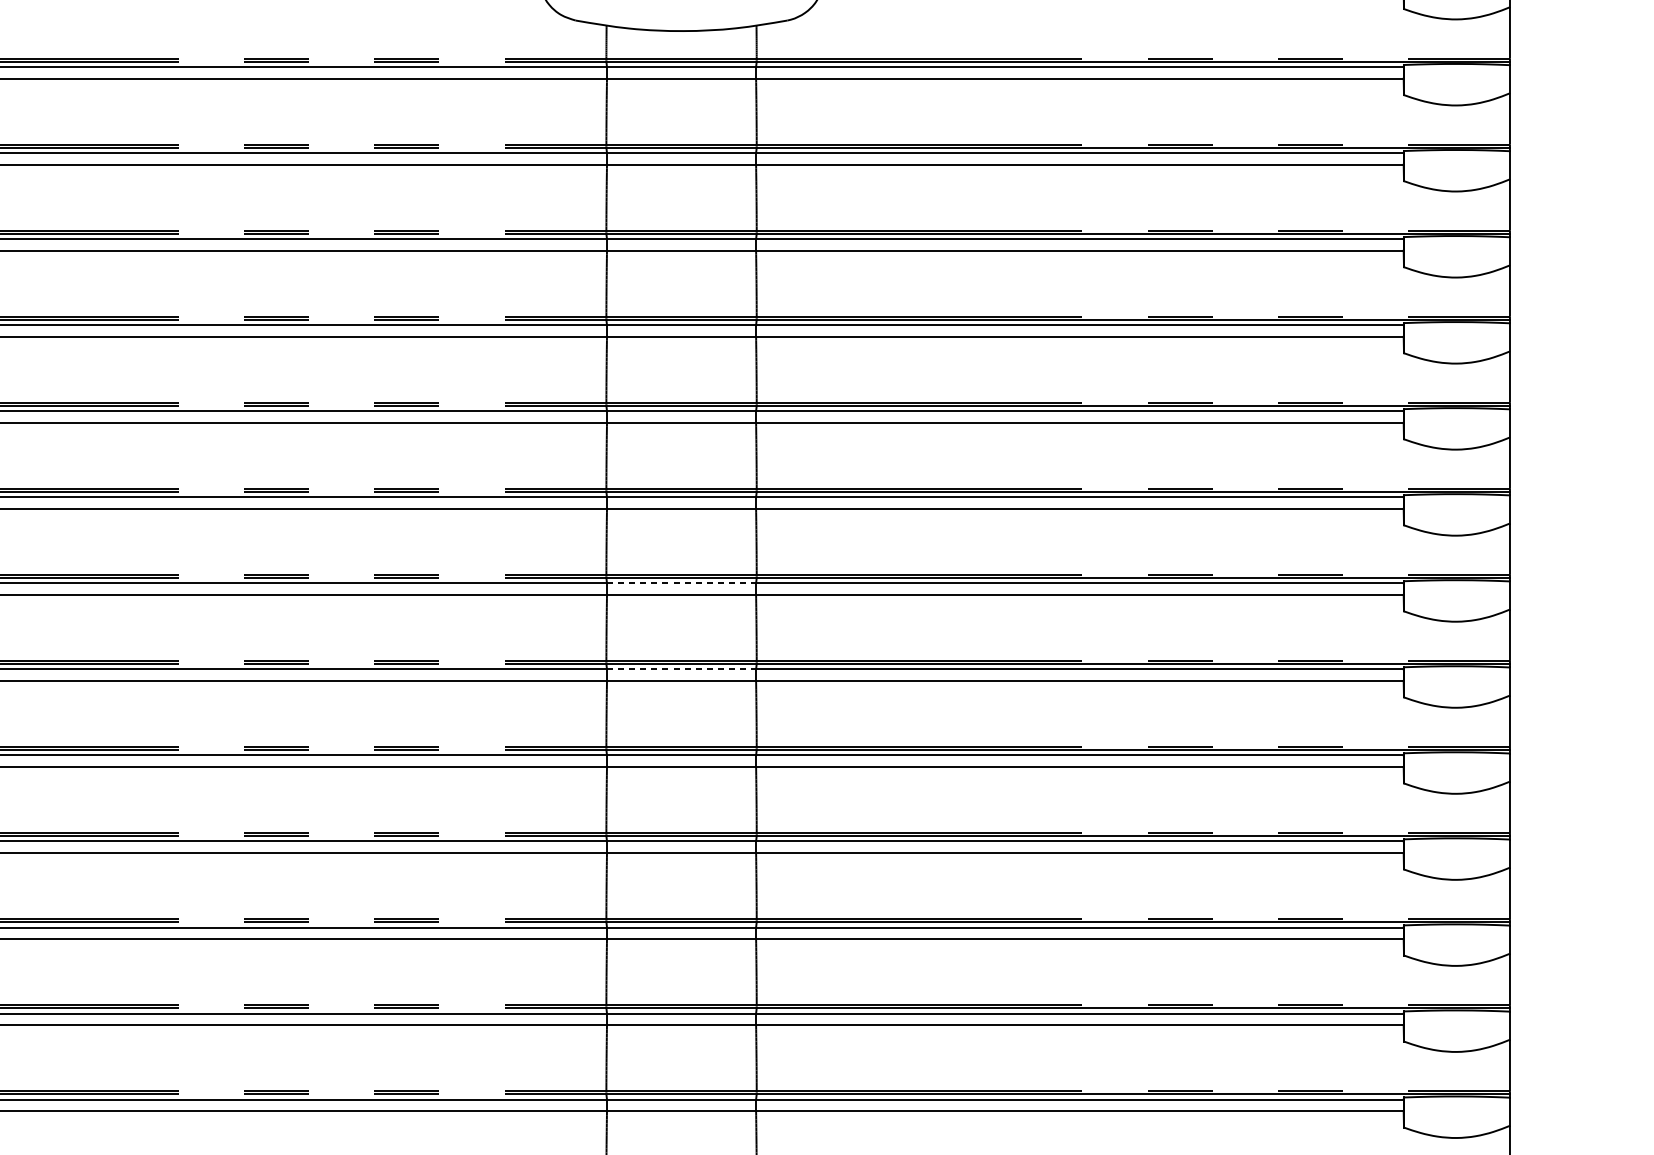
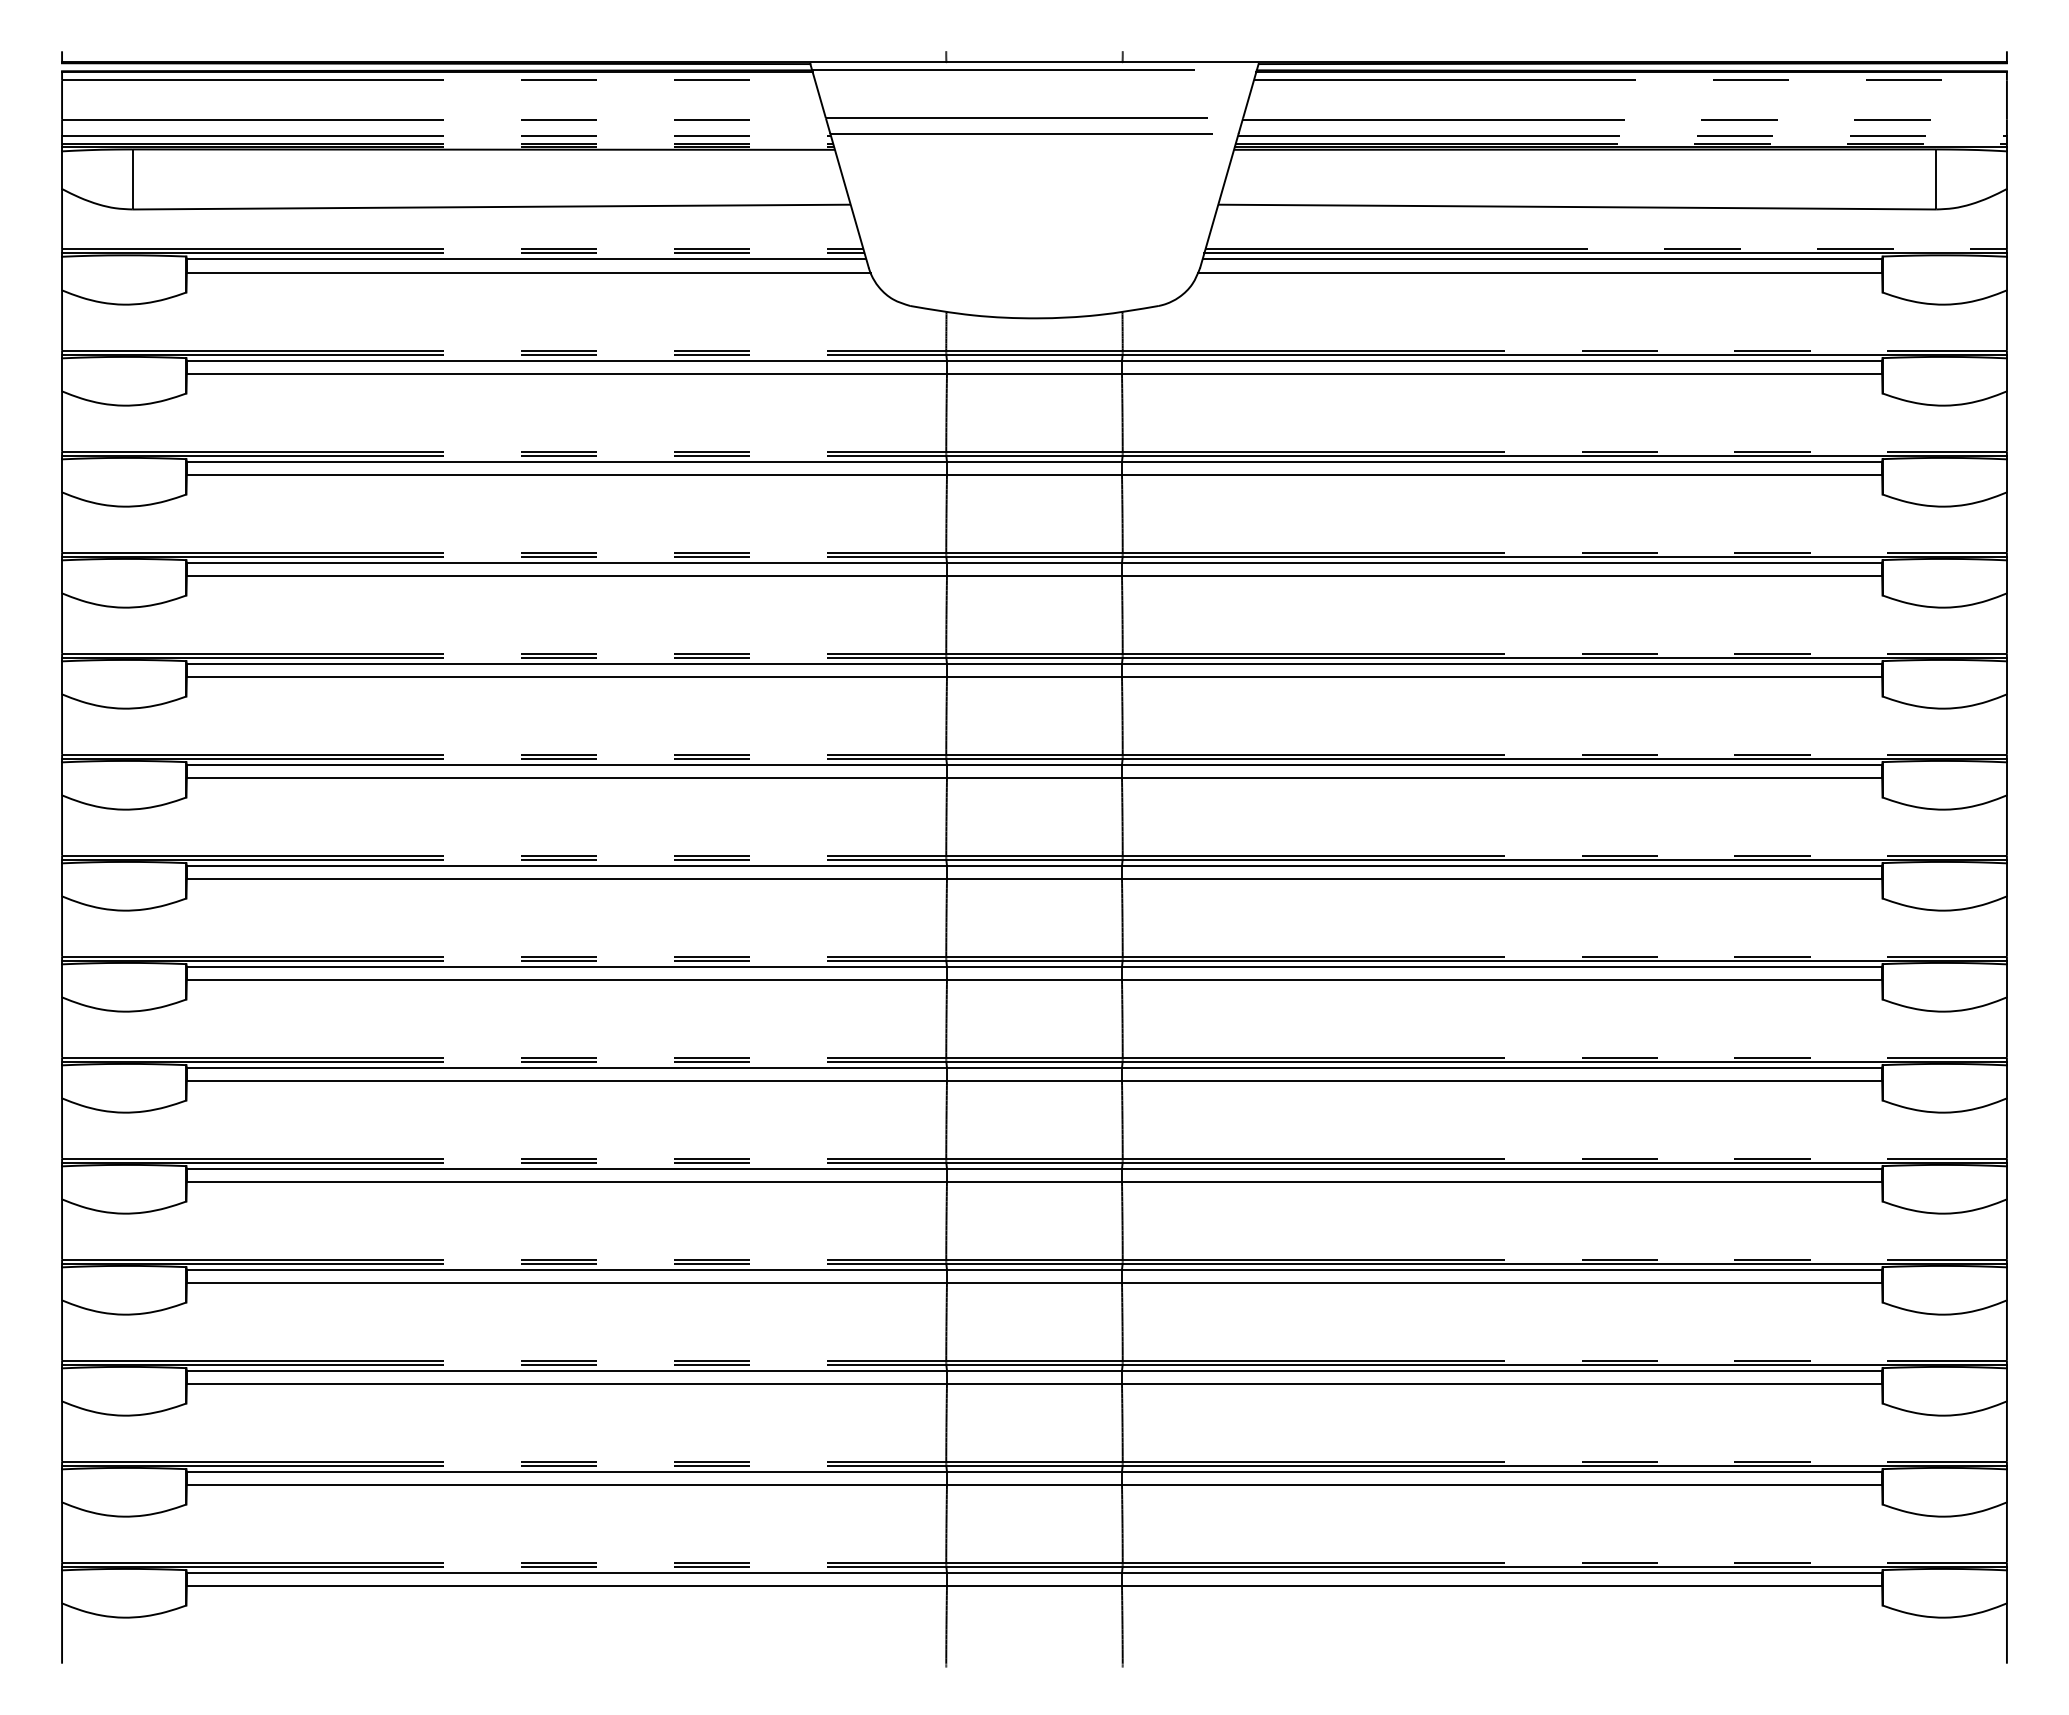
line: (681, 583) -> (1034, 966), dashed -> solid
line: (681, 669) -> (1034, 1067), dashed -> solid

